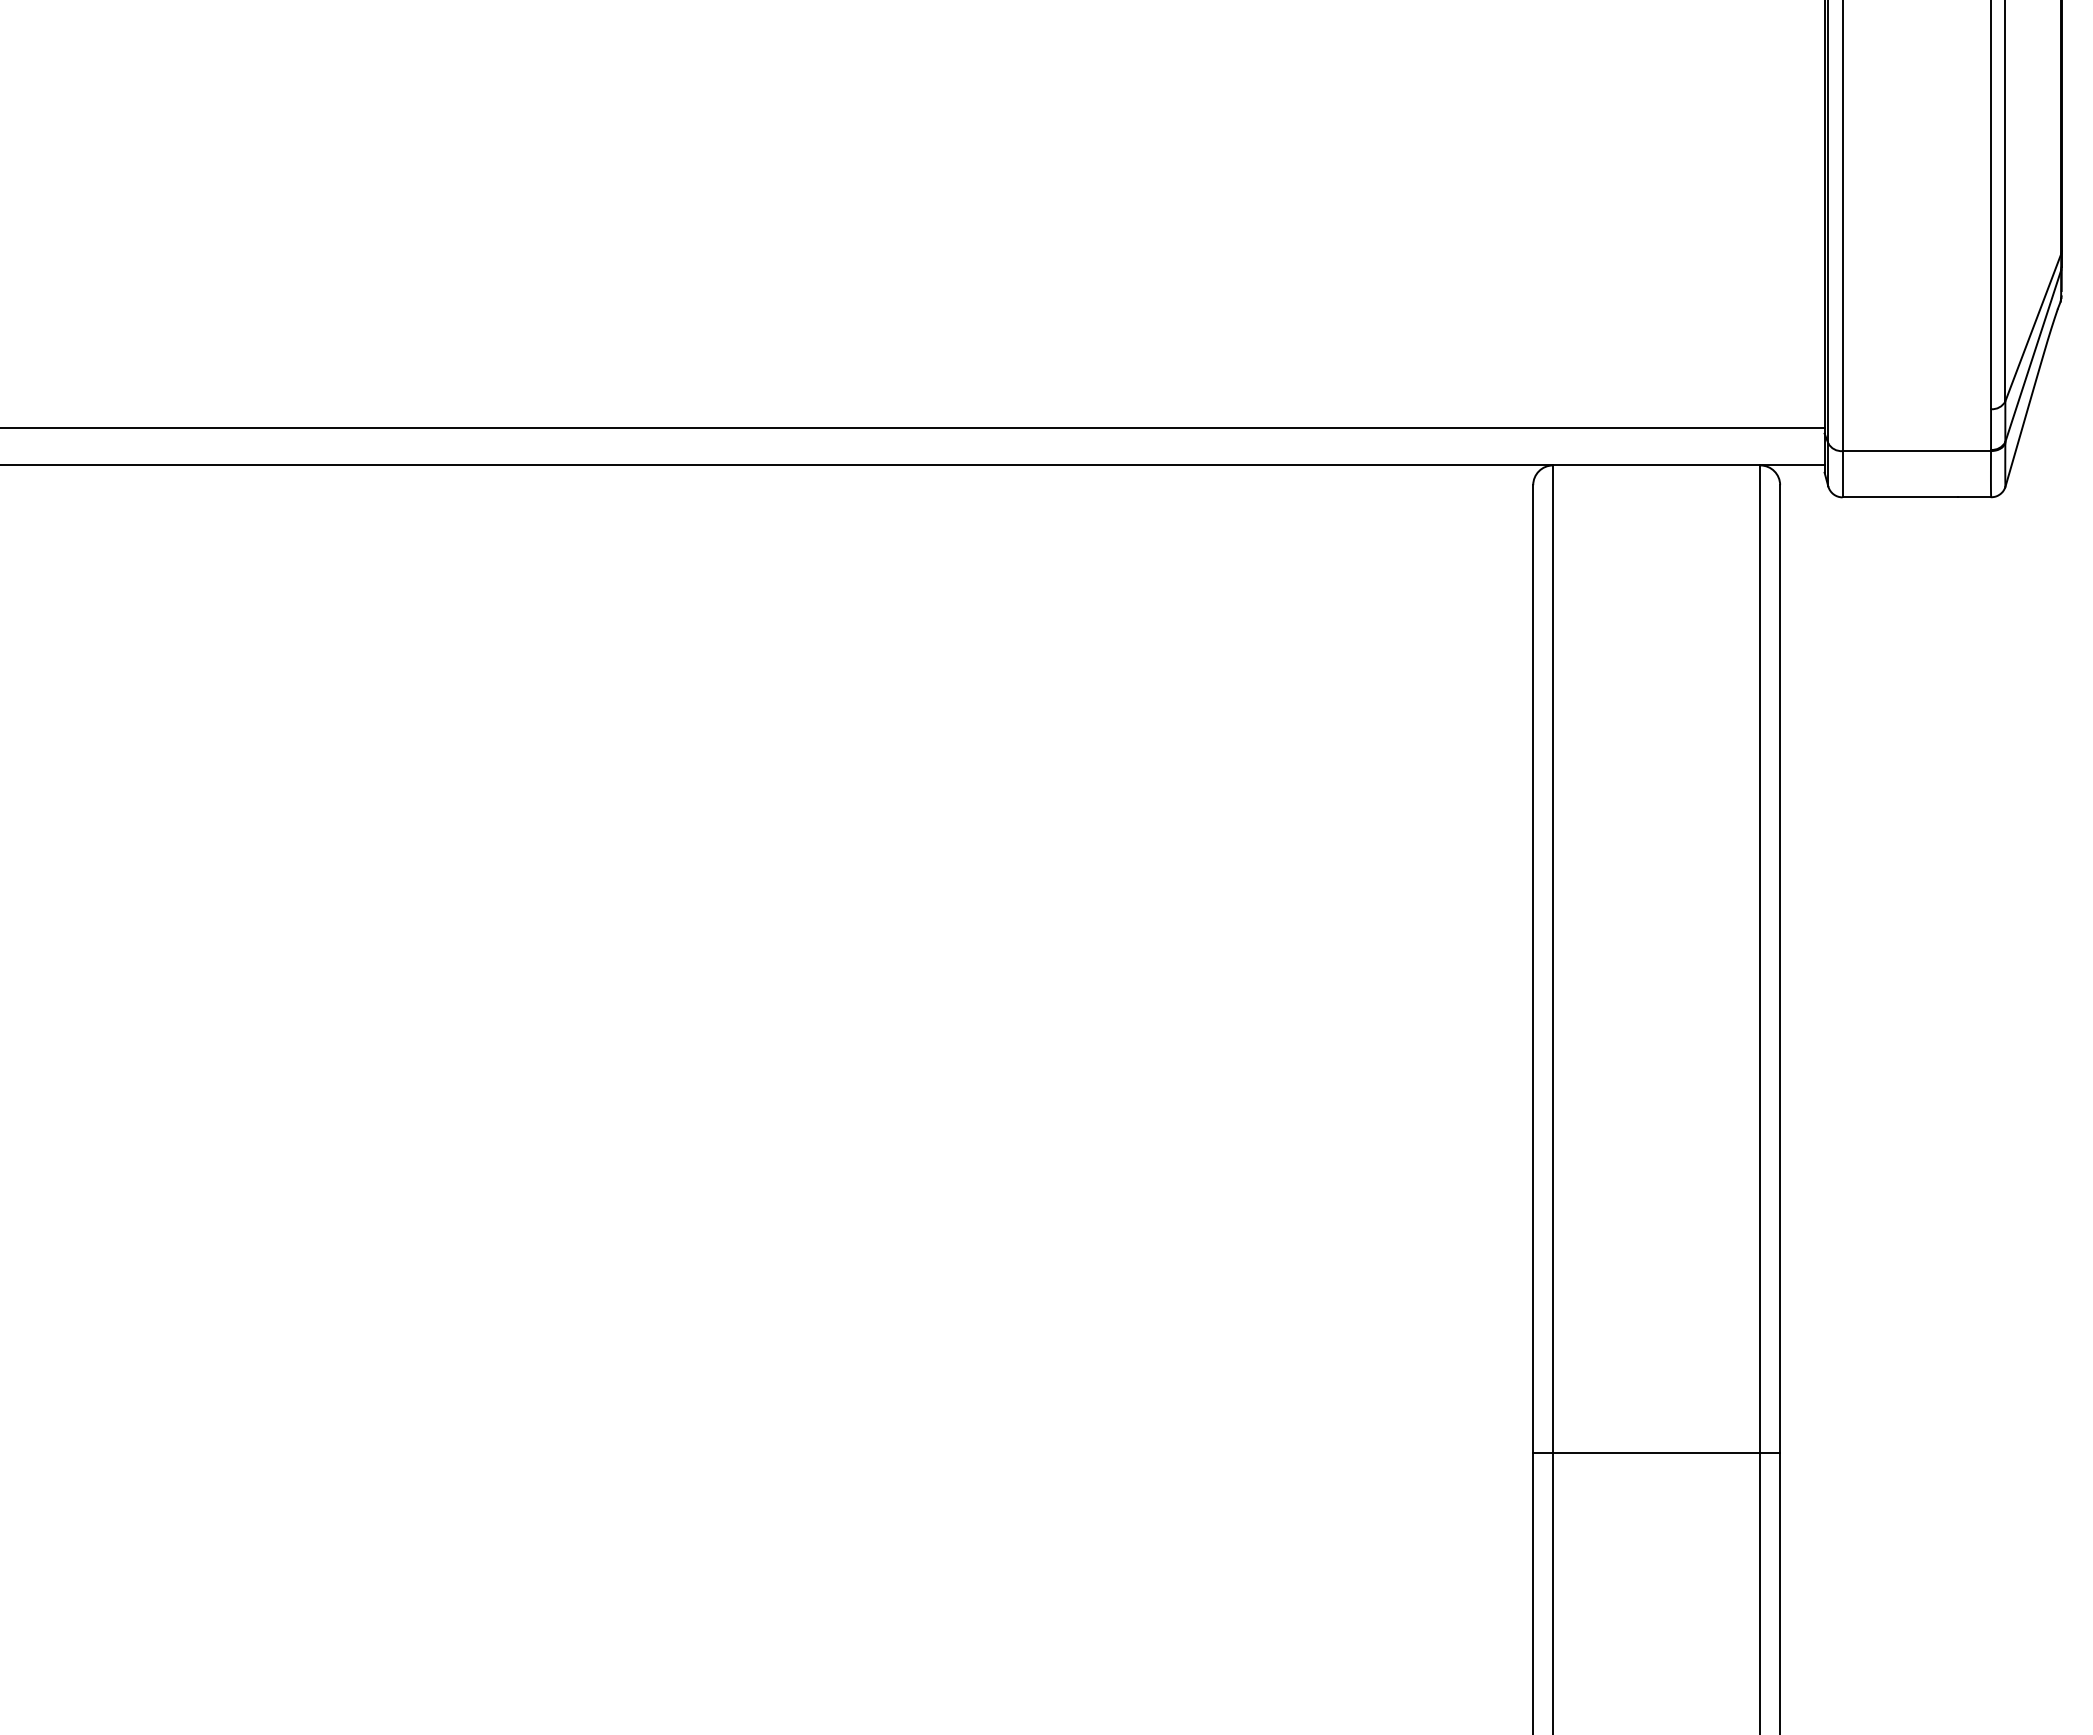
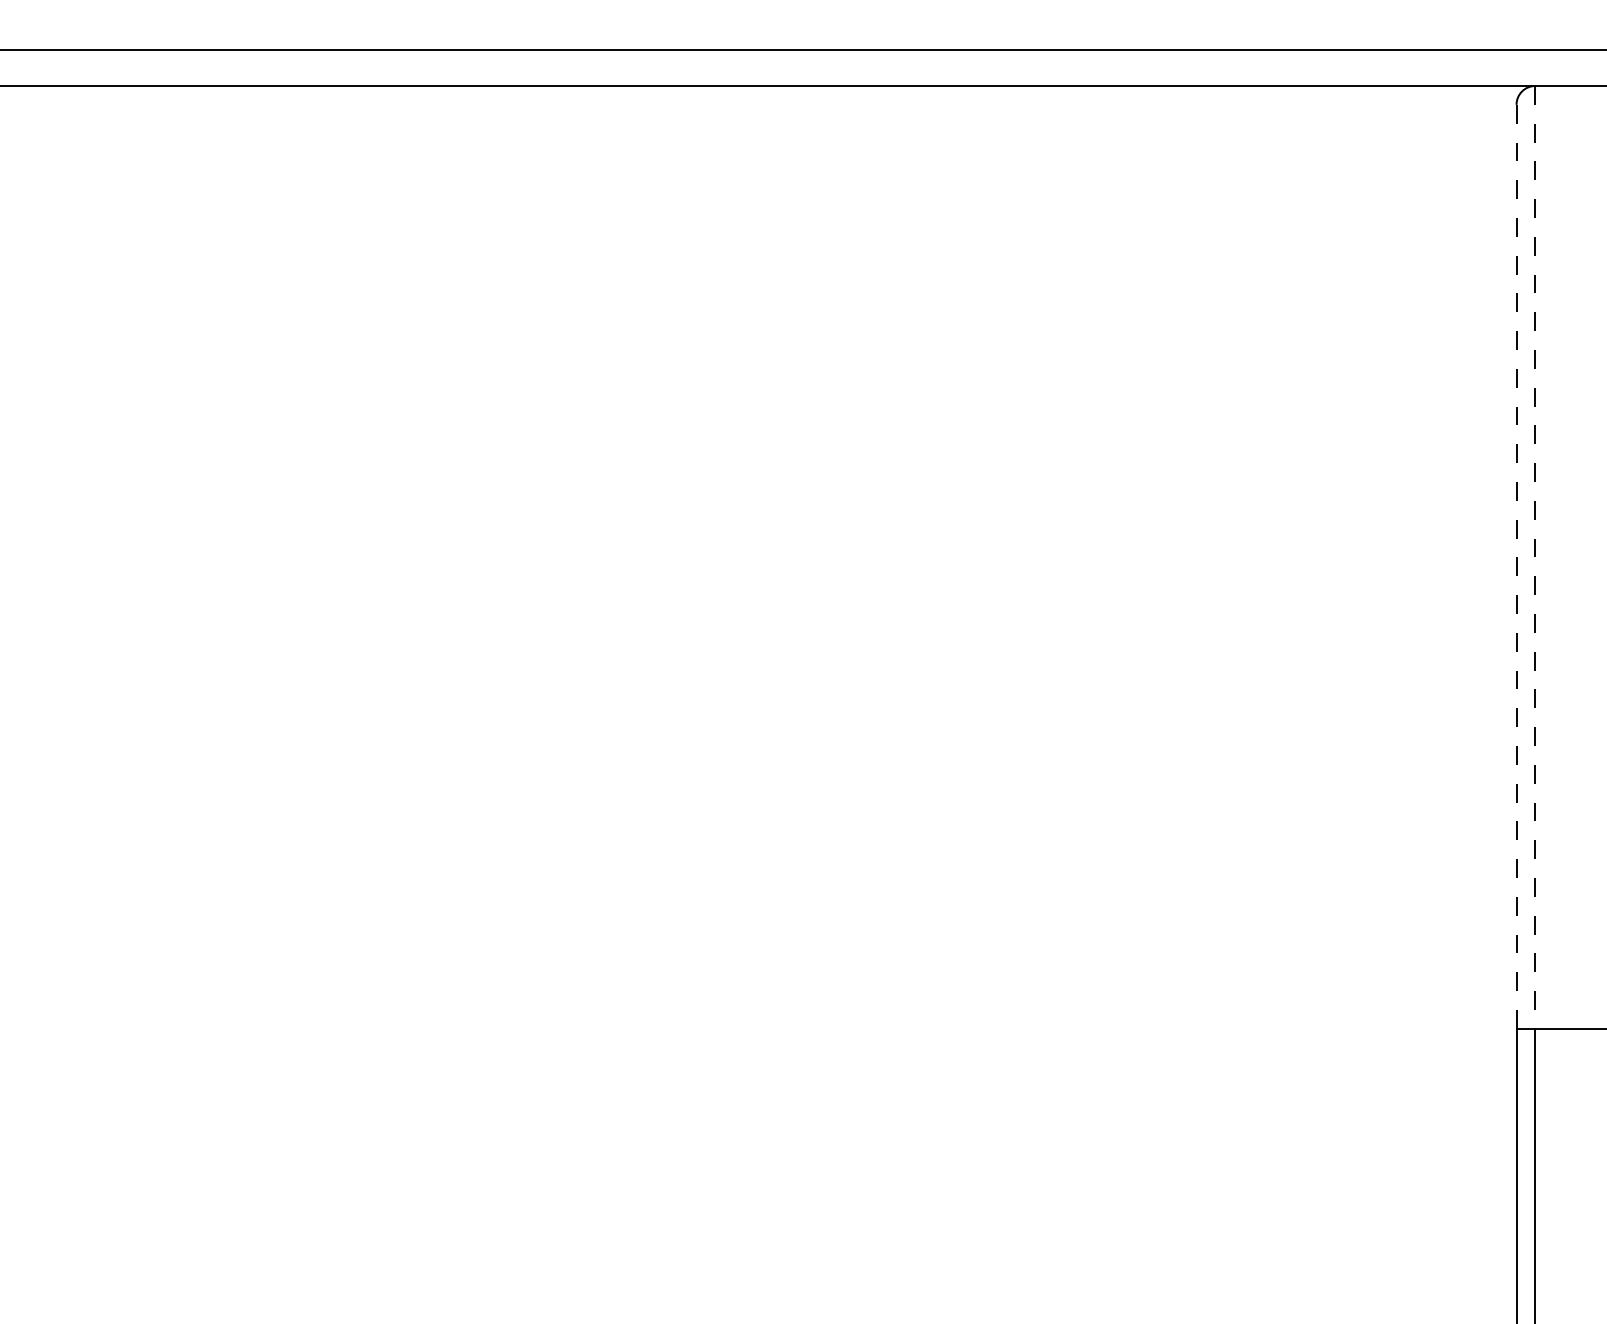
line: (1552, 959) -> (1534, 557), solid -> dashed
line: (1533, 969) -> (1516, 567), solid -> dashed

